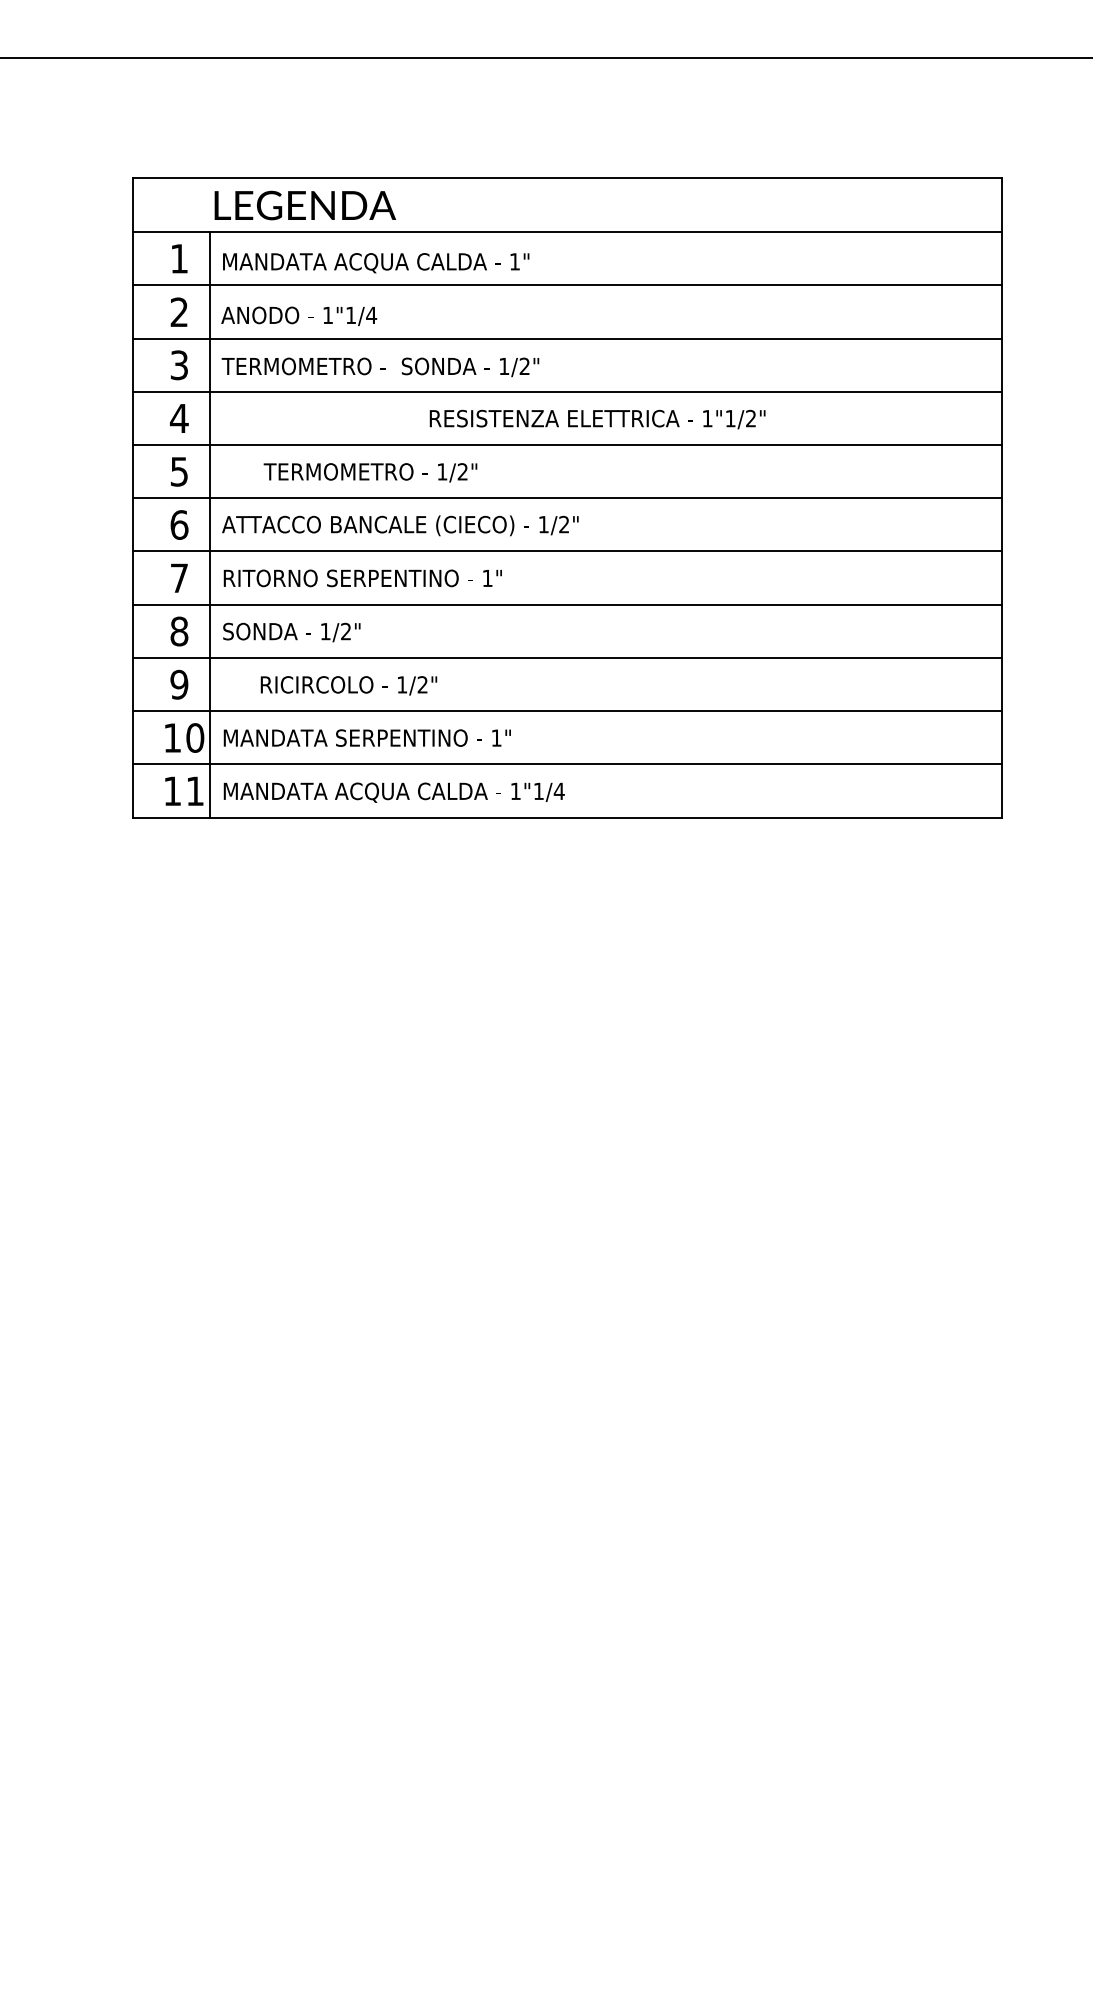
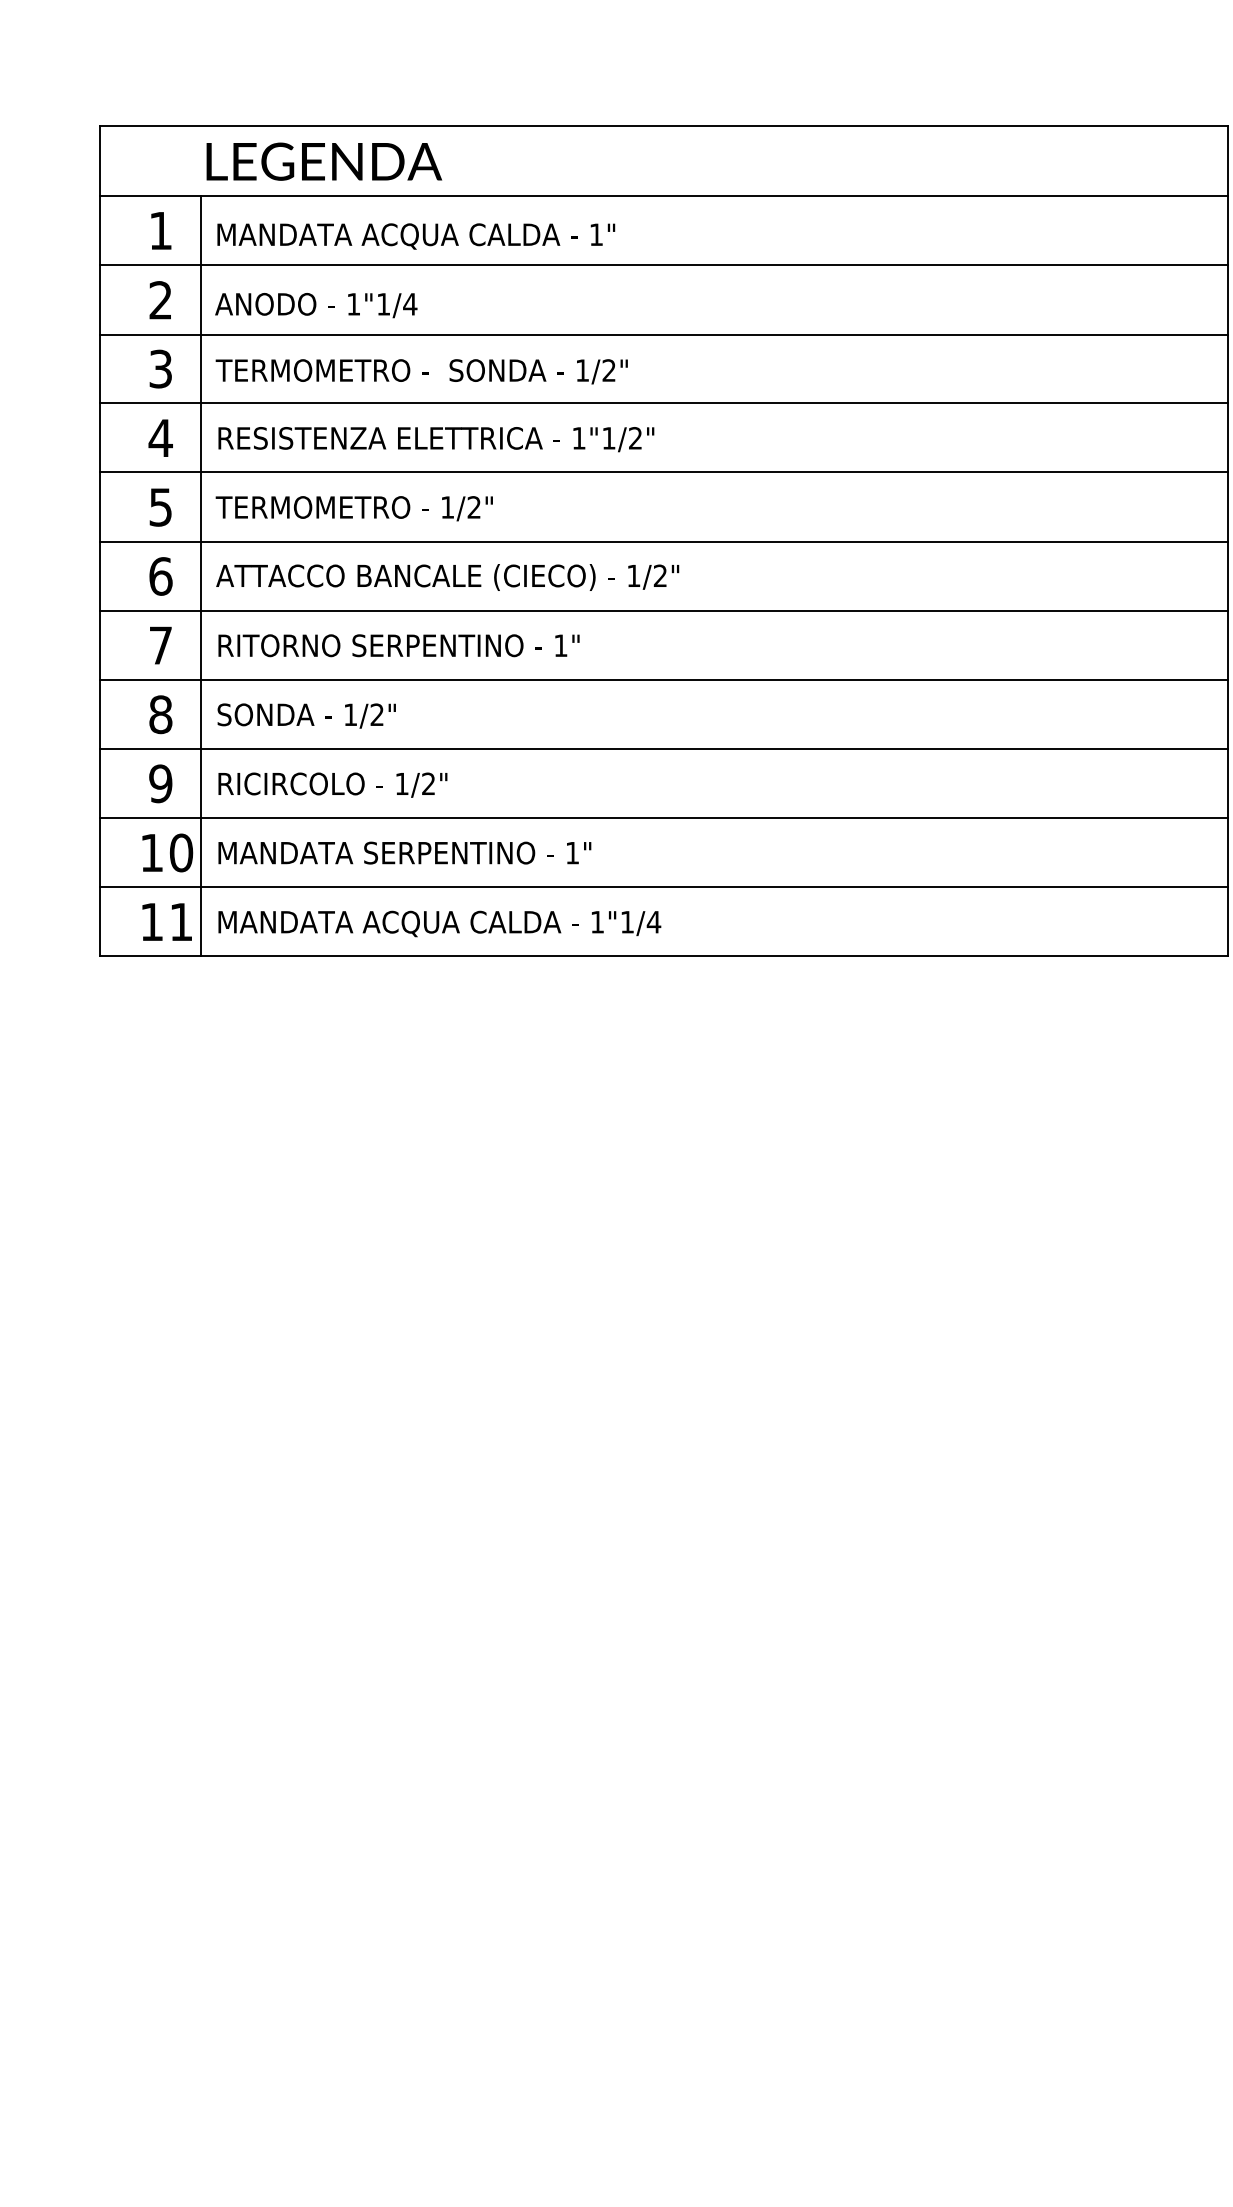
text: (597, 419) -> (436, 439), moved
text: (370, 472) -> (354, 508), moved
text: (348, 685) -> (332, 784), moved

